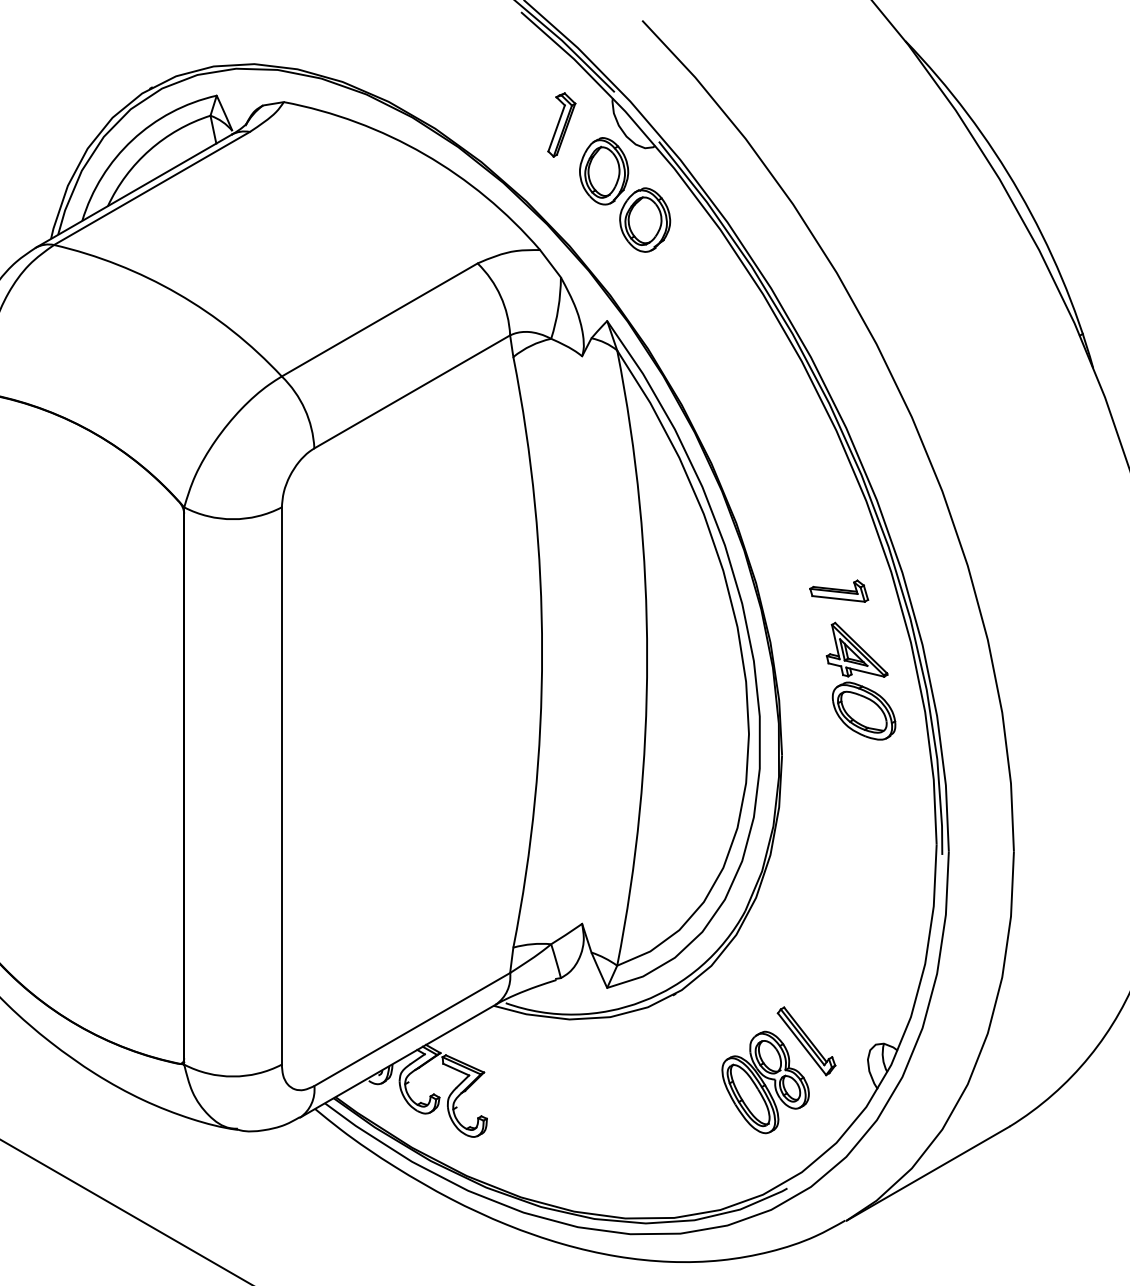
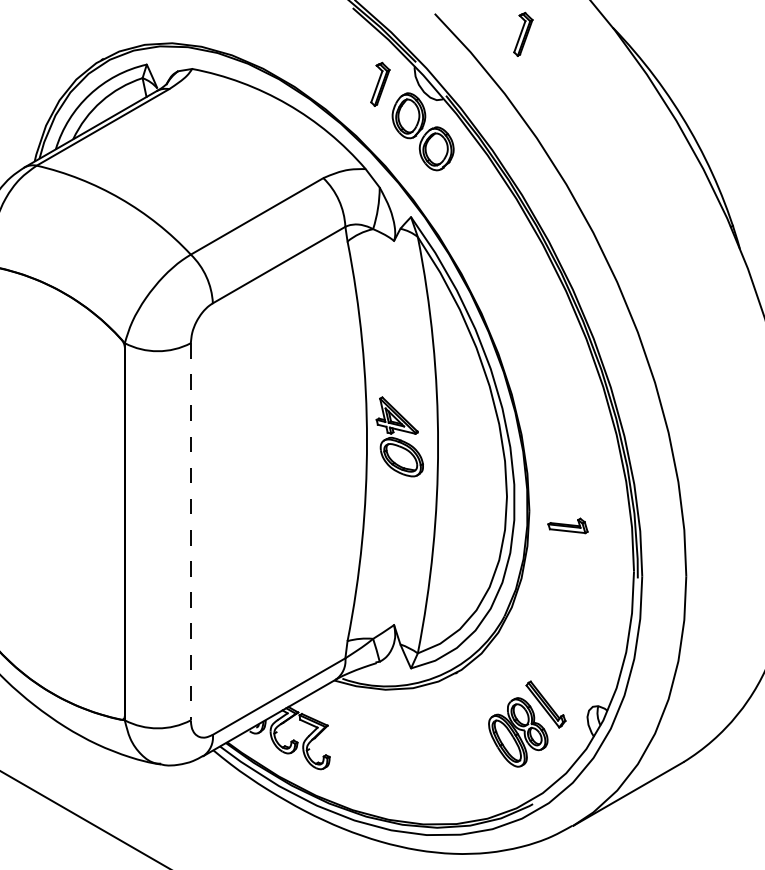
part: (773, 49) -> (523, 33), added
part: (838, 590) -> (567, 525), moved
part: (860, 680) -> (399, 436), moved
line: (281, 785) -> (190, 531), solid -> dashed

